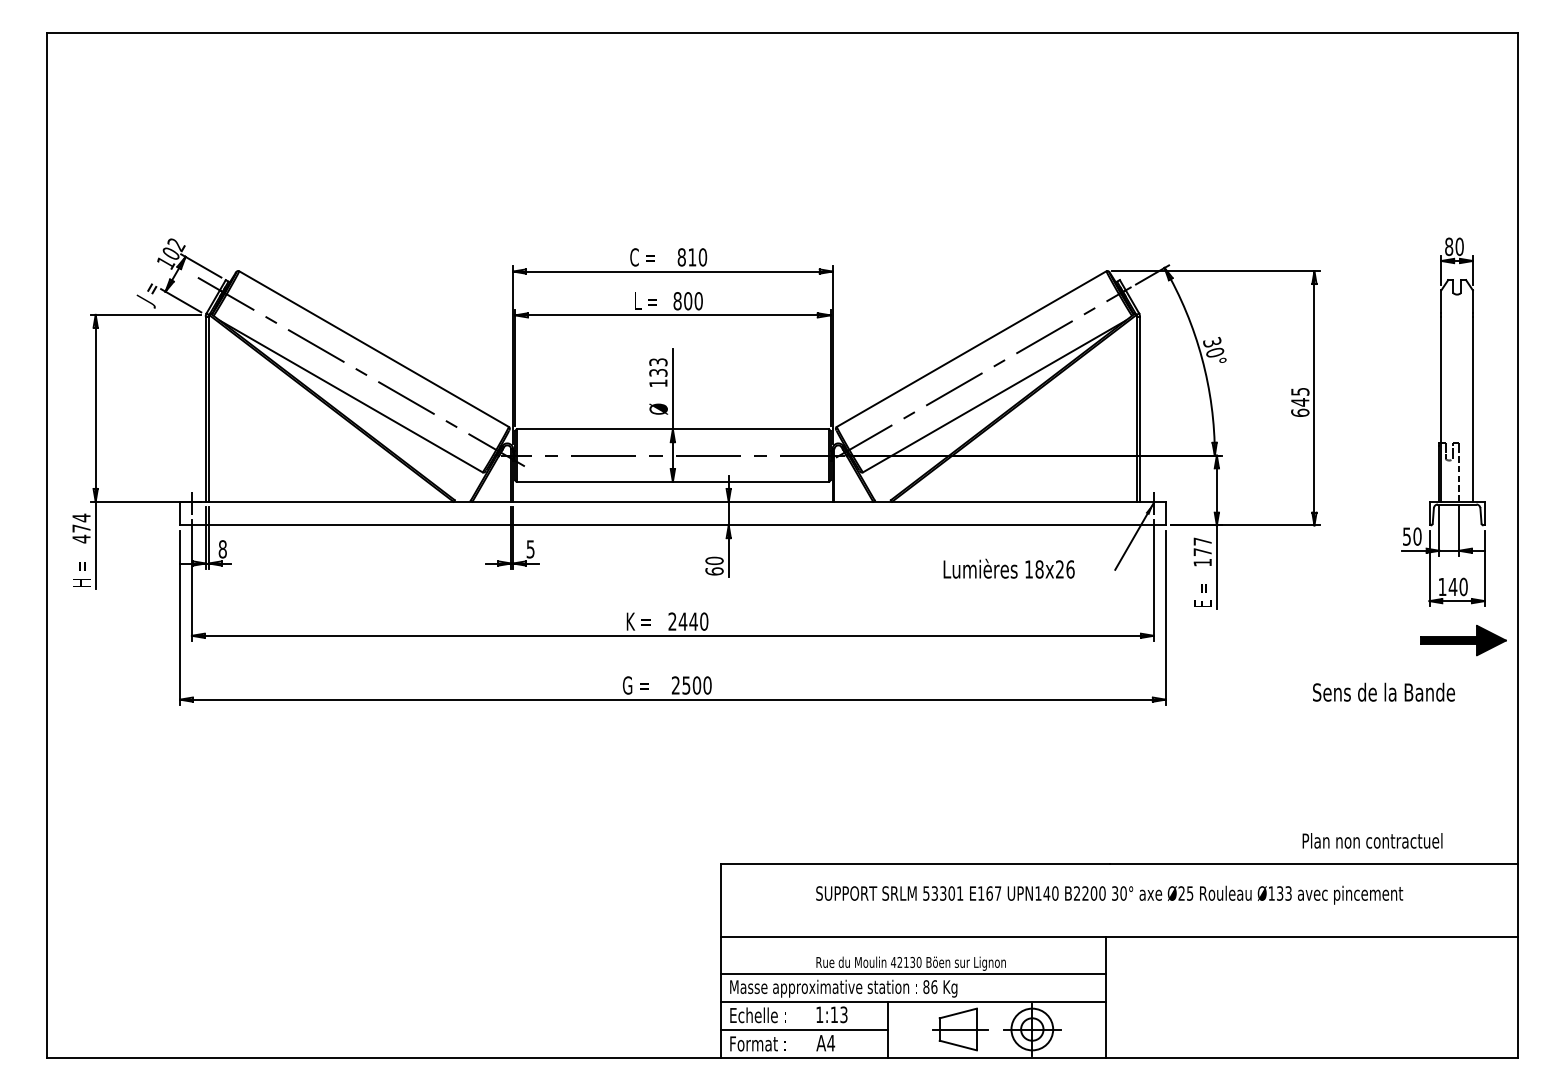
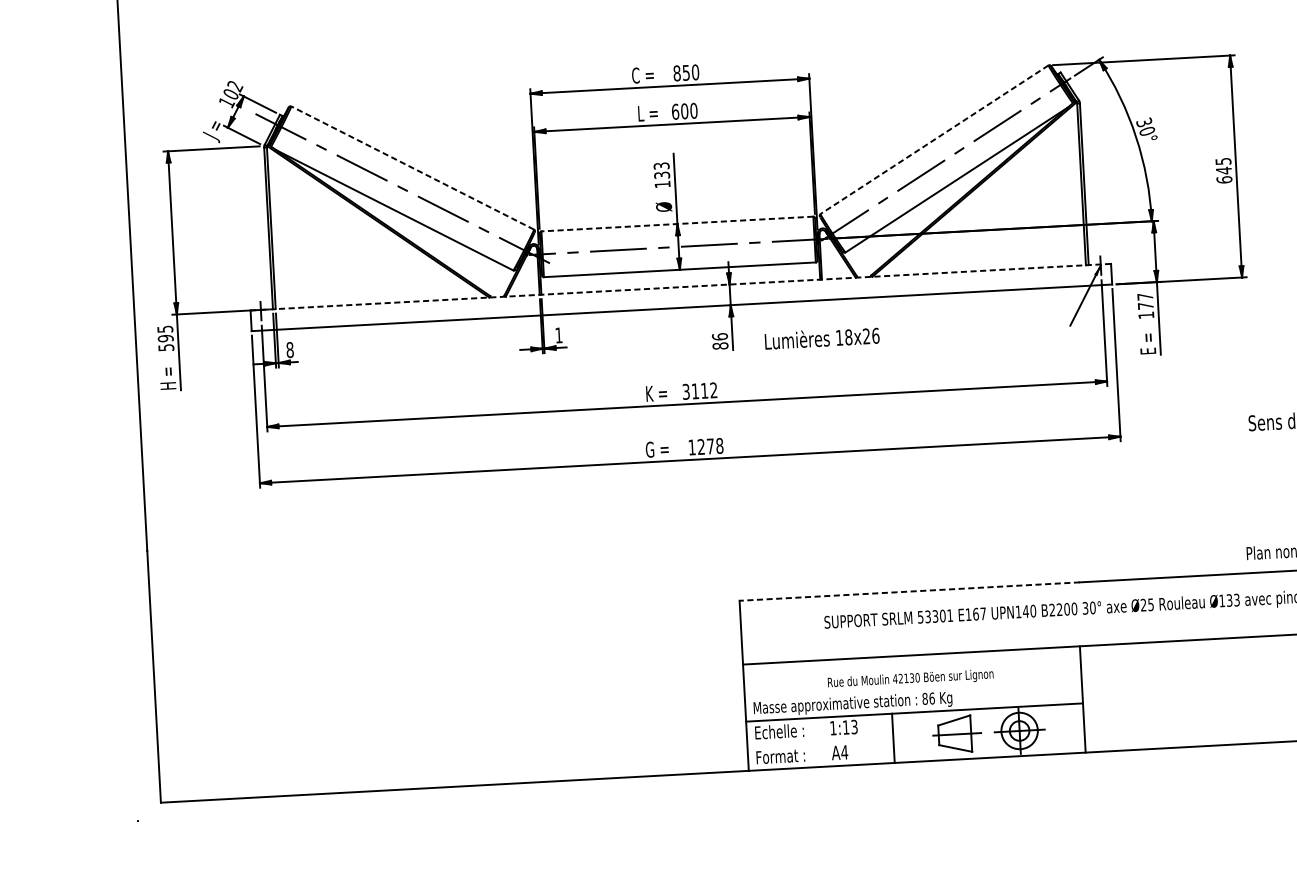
text: (692, 257) -> (686, 72), 810 -> 850
text: (677, 301) -> (675, 112), 800 -> 600
line: (374, 349) -> (413, 168), solid -> dashed
line: (971, 349) -> (934, 140), solid -> dashed
line: (672, 429) -> (677, 224), solid -> dashed
line: (672, 501) -> (680, 286), solid -> dashed
text: (81, 528) -> (165, 338), 474 -> 595
text: (530, 549) -> (558, 335), 5 -> 1
text: (714, 565) -> (720, 340), 60 -> 86
text: (1008, 568) -> (821, 338), moved
text: (688, 621) -> (700, 390), 2440 -> 3112
text: (691, 685) -> (705, 446), 2500 -> 1278
line: (915, 863) -> (909, 591), solid -> dashed
line: (913, 973) -> (913, 687), removed
line: (803, 1030) -> (819, 742), removed

